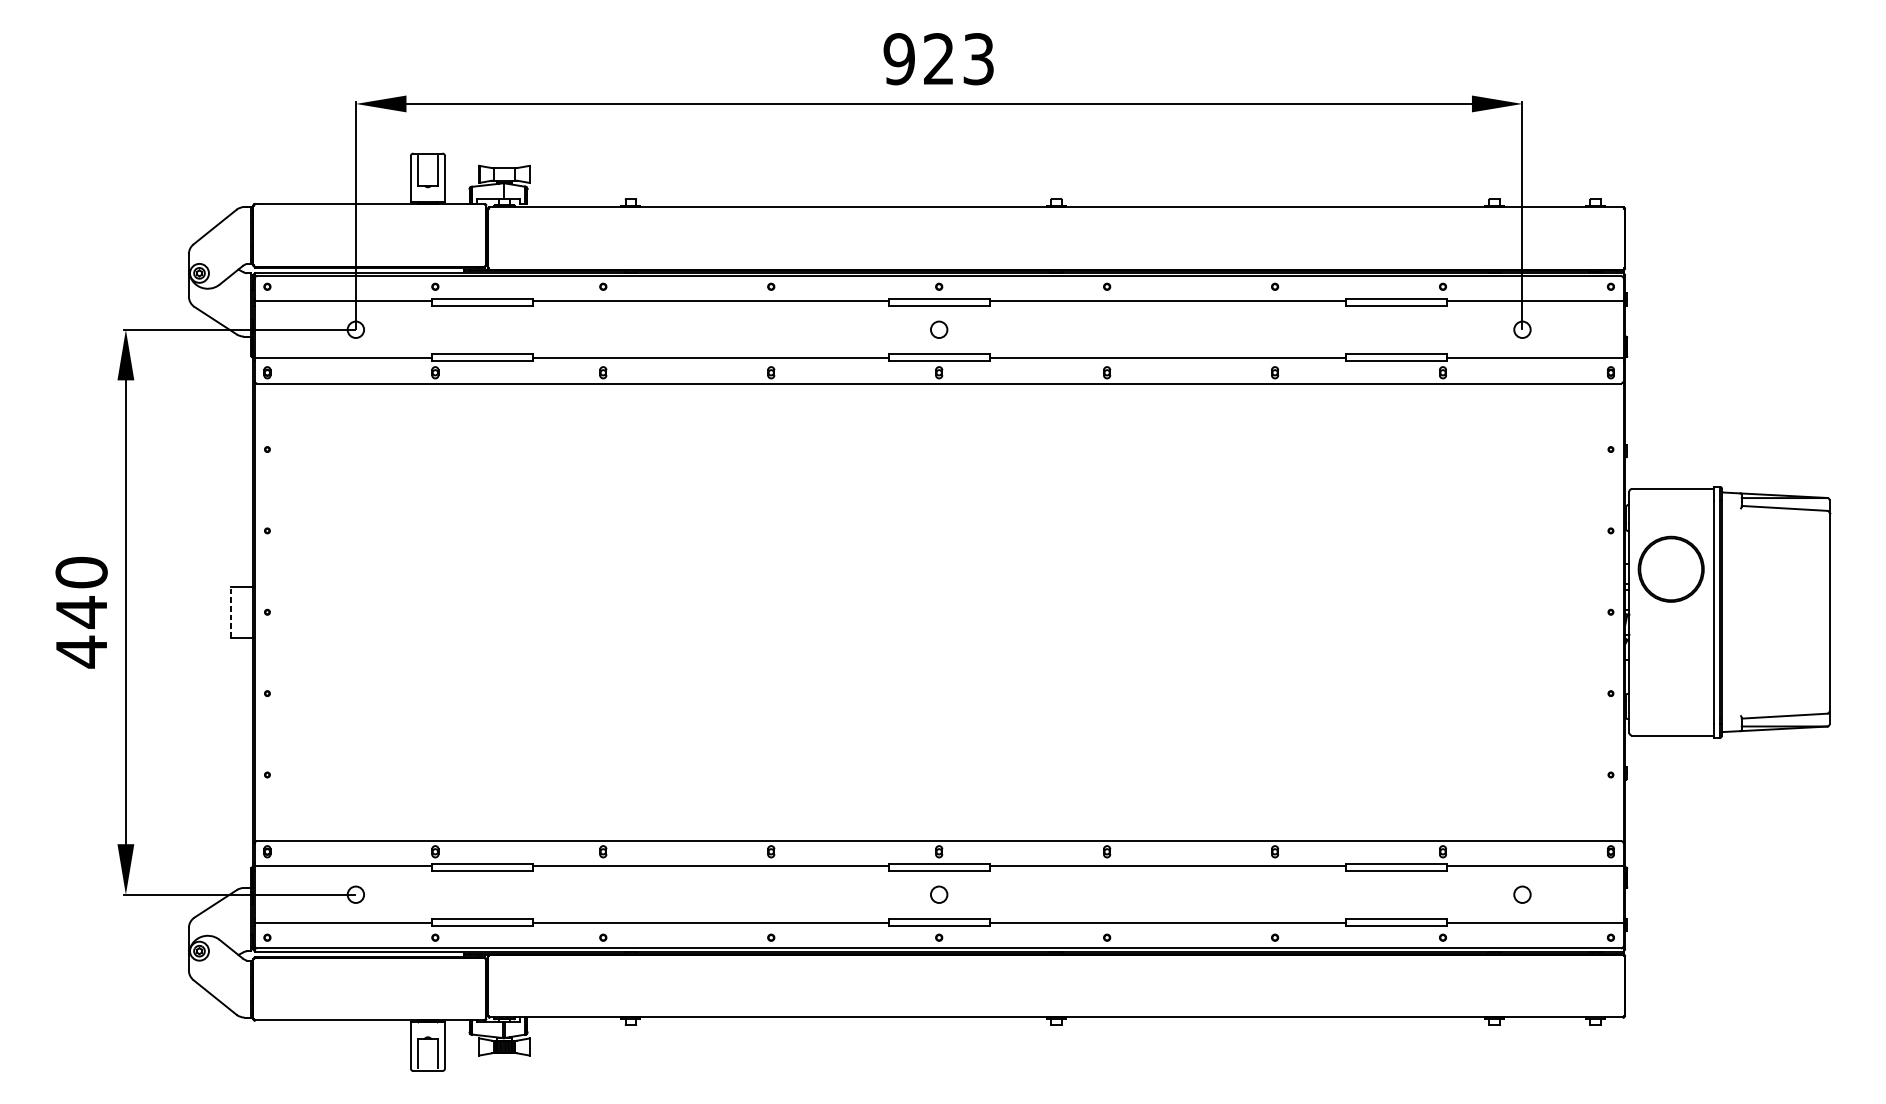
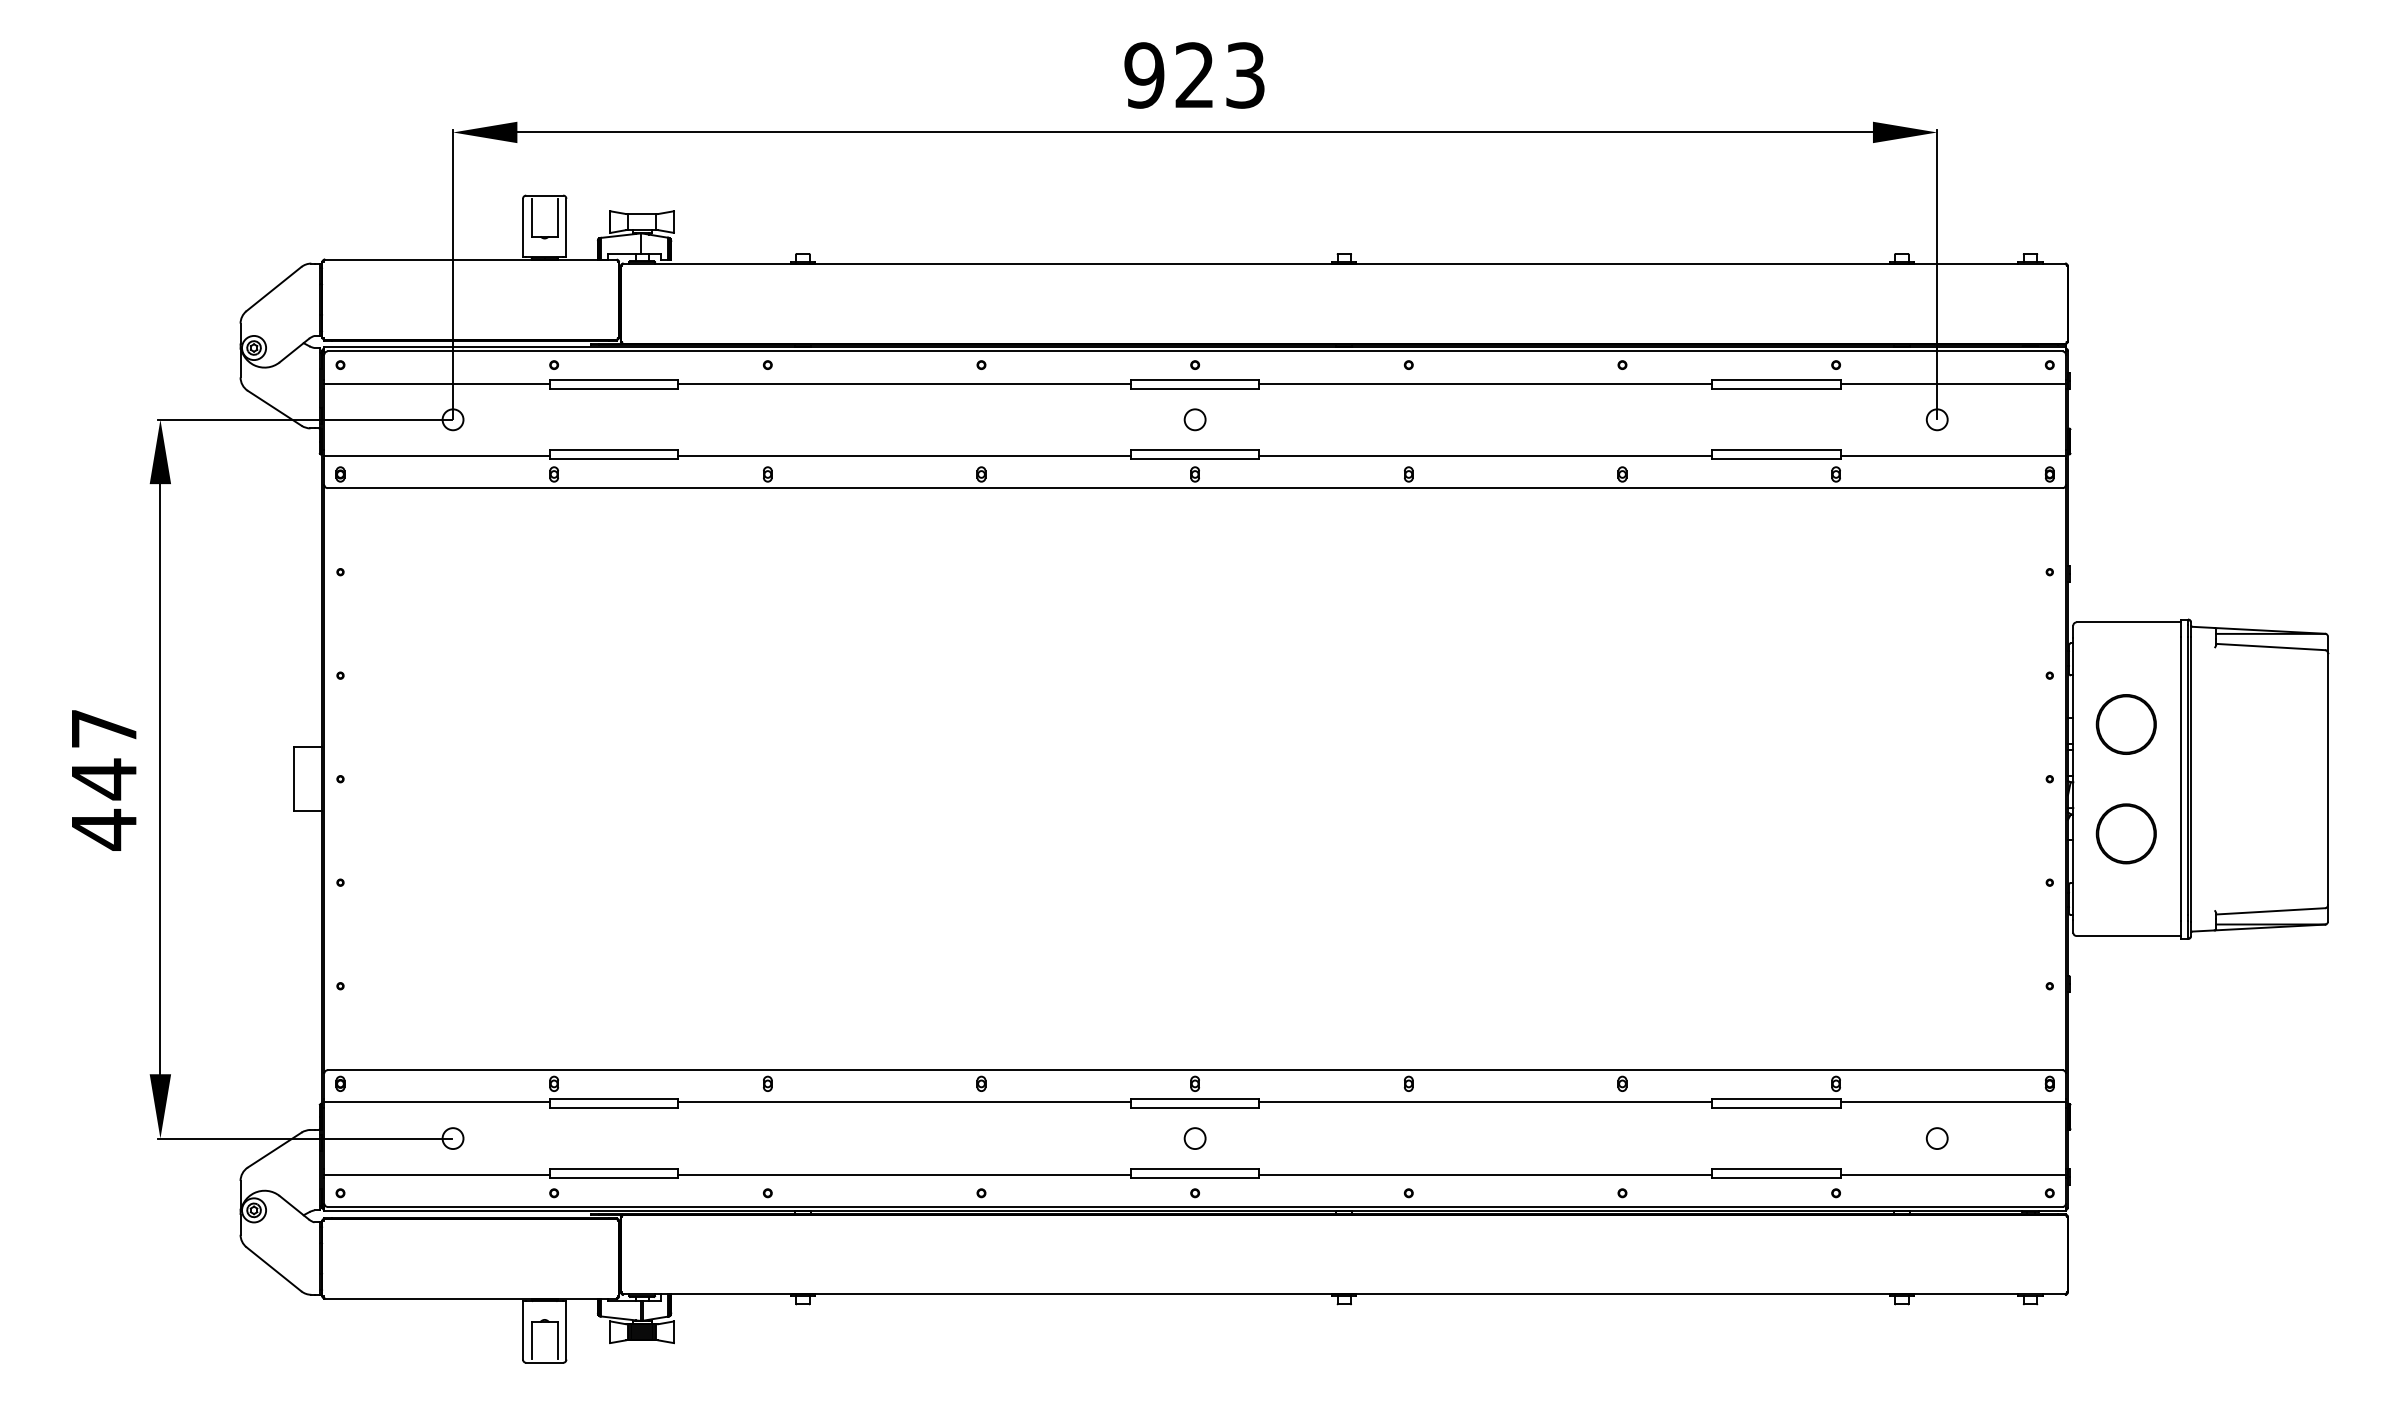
part: (1670, 569) -> (2125, 724), size x0.71
text: (81, 572) -> (103, 728), 440 -> 447
line: (230, 611) -> (293, 778), dashed -> solid
part: (1670, 654) -> (2125, 833), added

